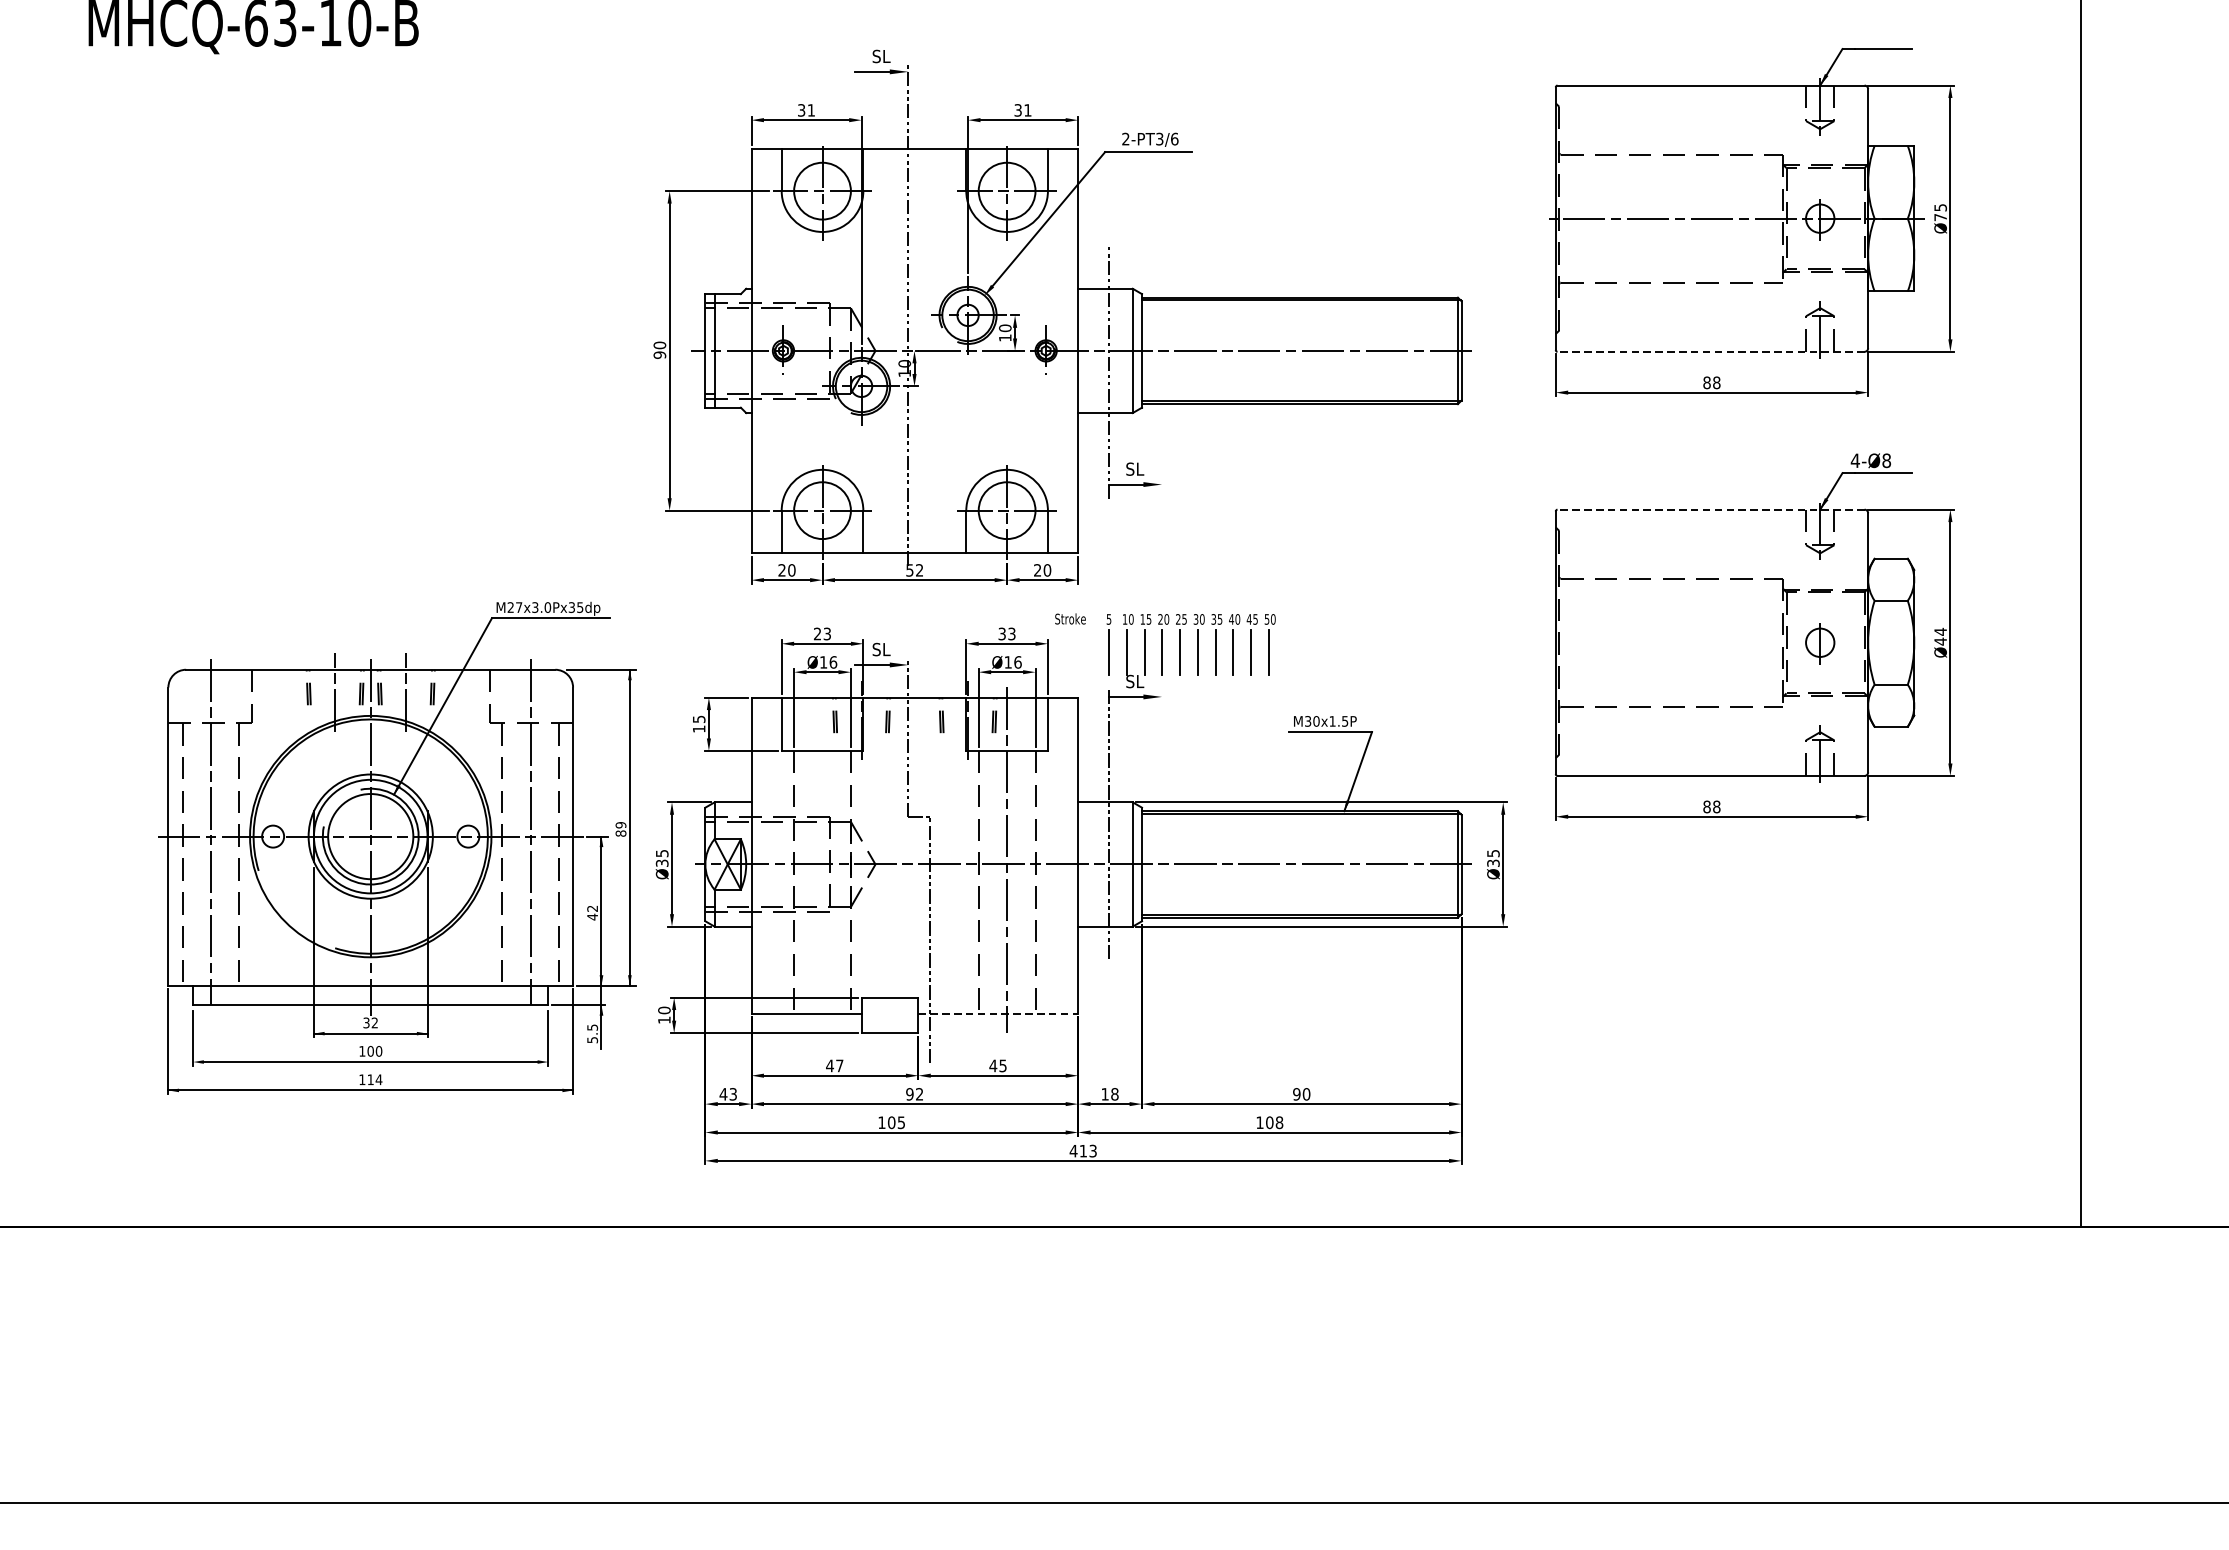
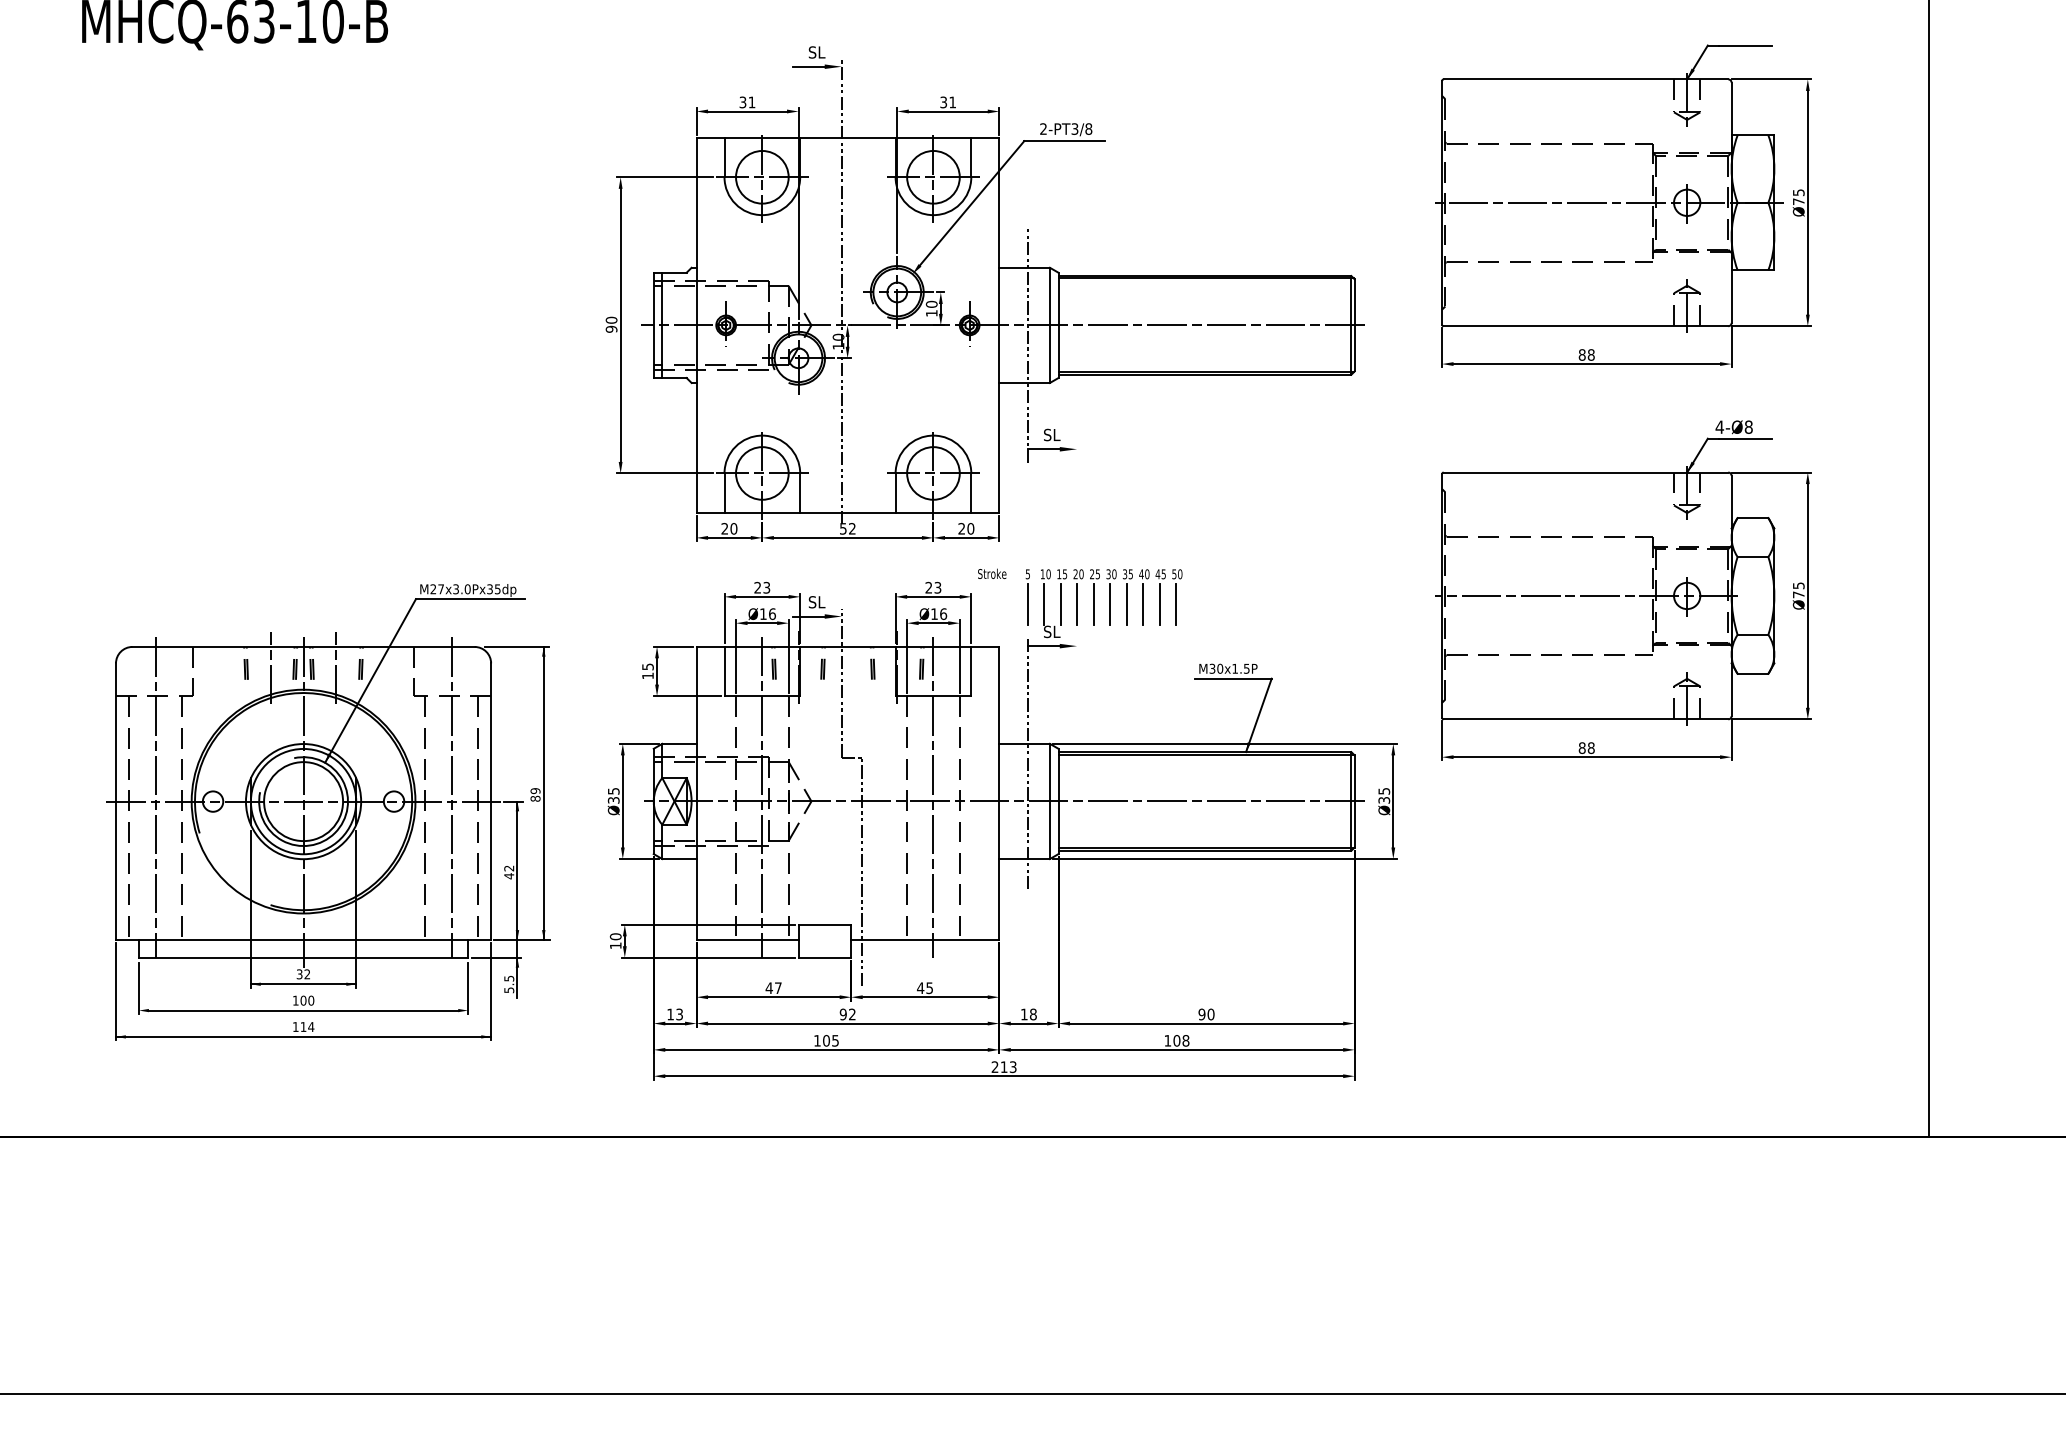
text: (1174, 138) -> (1088, 128), 2-PT3/6 -> 2-PT3/8
line: (1710, 352) -> (1585, 326), dashed -> solid
line: (1710, 509) -> (1585, 472), dashed -> solid
text: (1001, 633) -> (928, 587), 33 -> 23
text: (1940, 636) -> (1798, 590), Ø44 -> Ø75
line: (1711, 642) -> (1586, 595), added
part: (397, 848) -> (328, 812), moved
line: (822, 859) -> (762, 796), added
line: (998, 1013) -> (925, 939), dashed -> solid
text: (723, 1094) -> (670, 1014), 43 -> 13
text: (1072, 1150) -> (994, 1066), 413 -> 213

